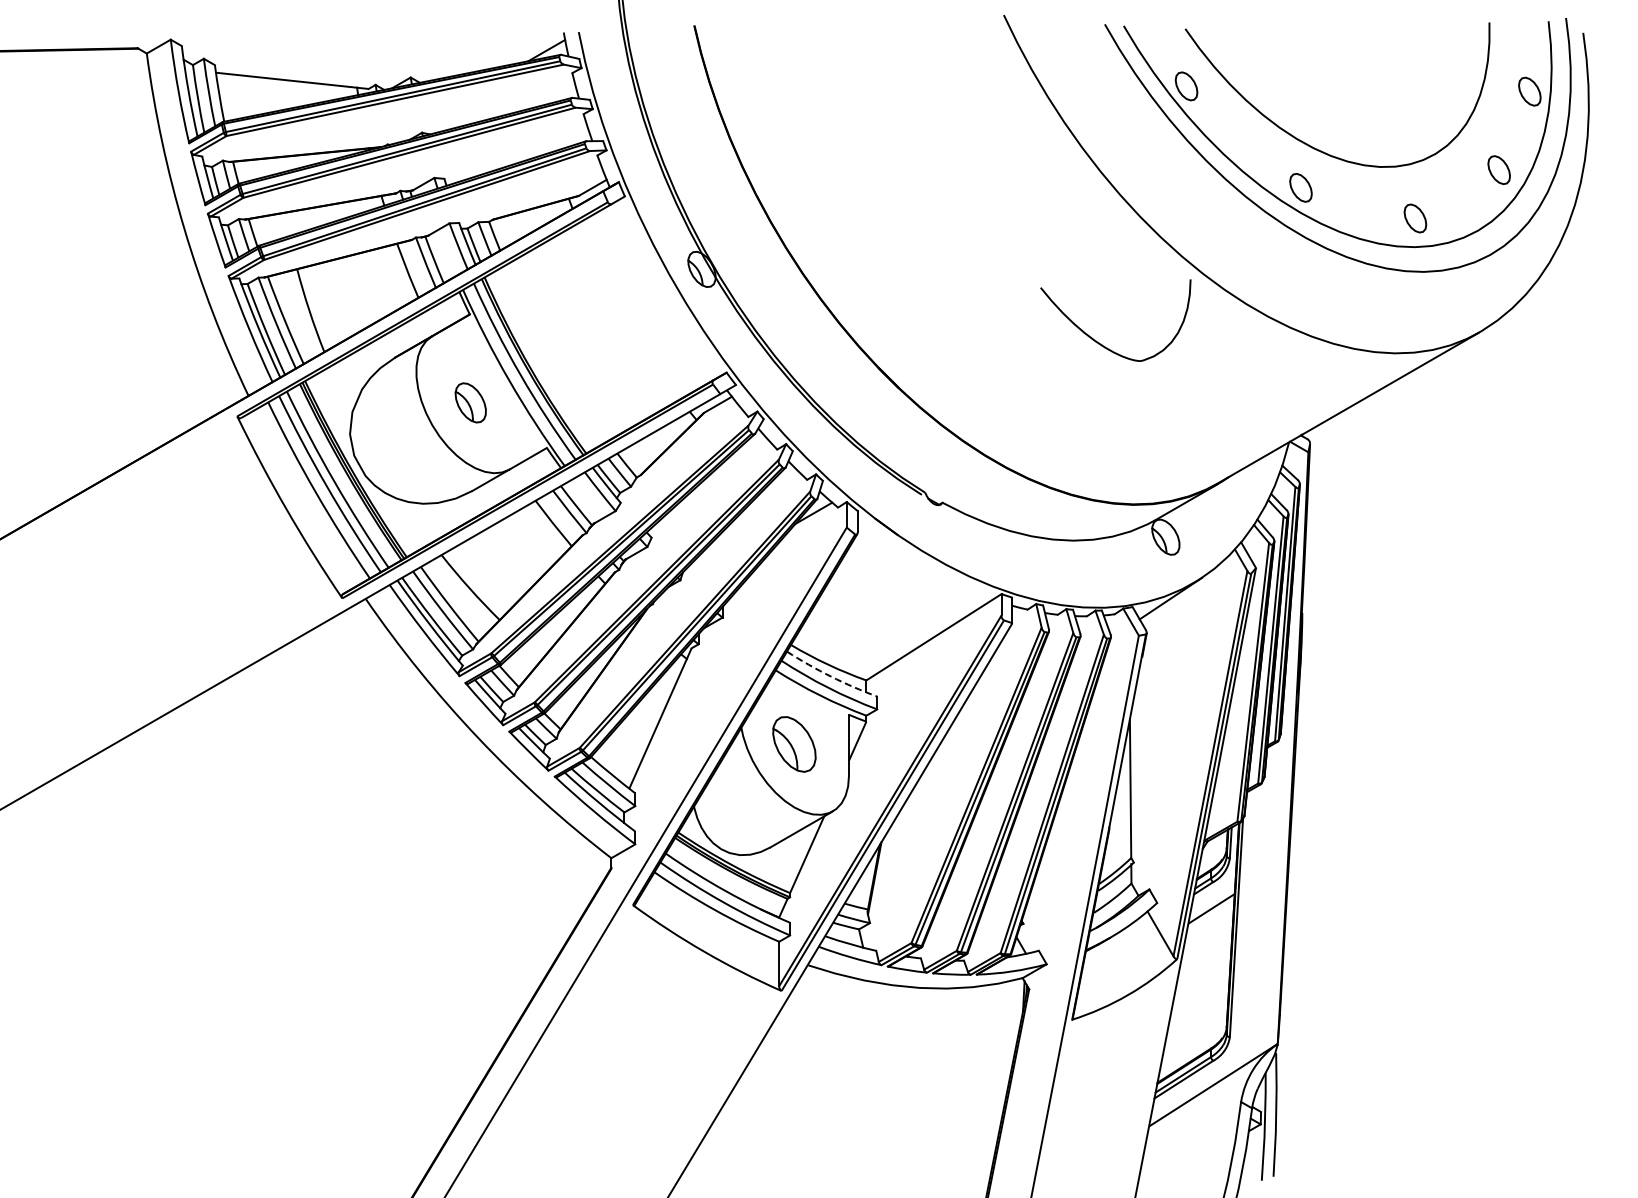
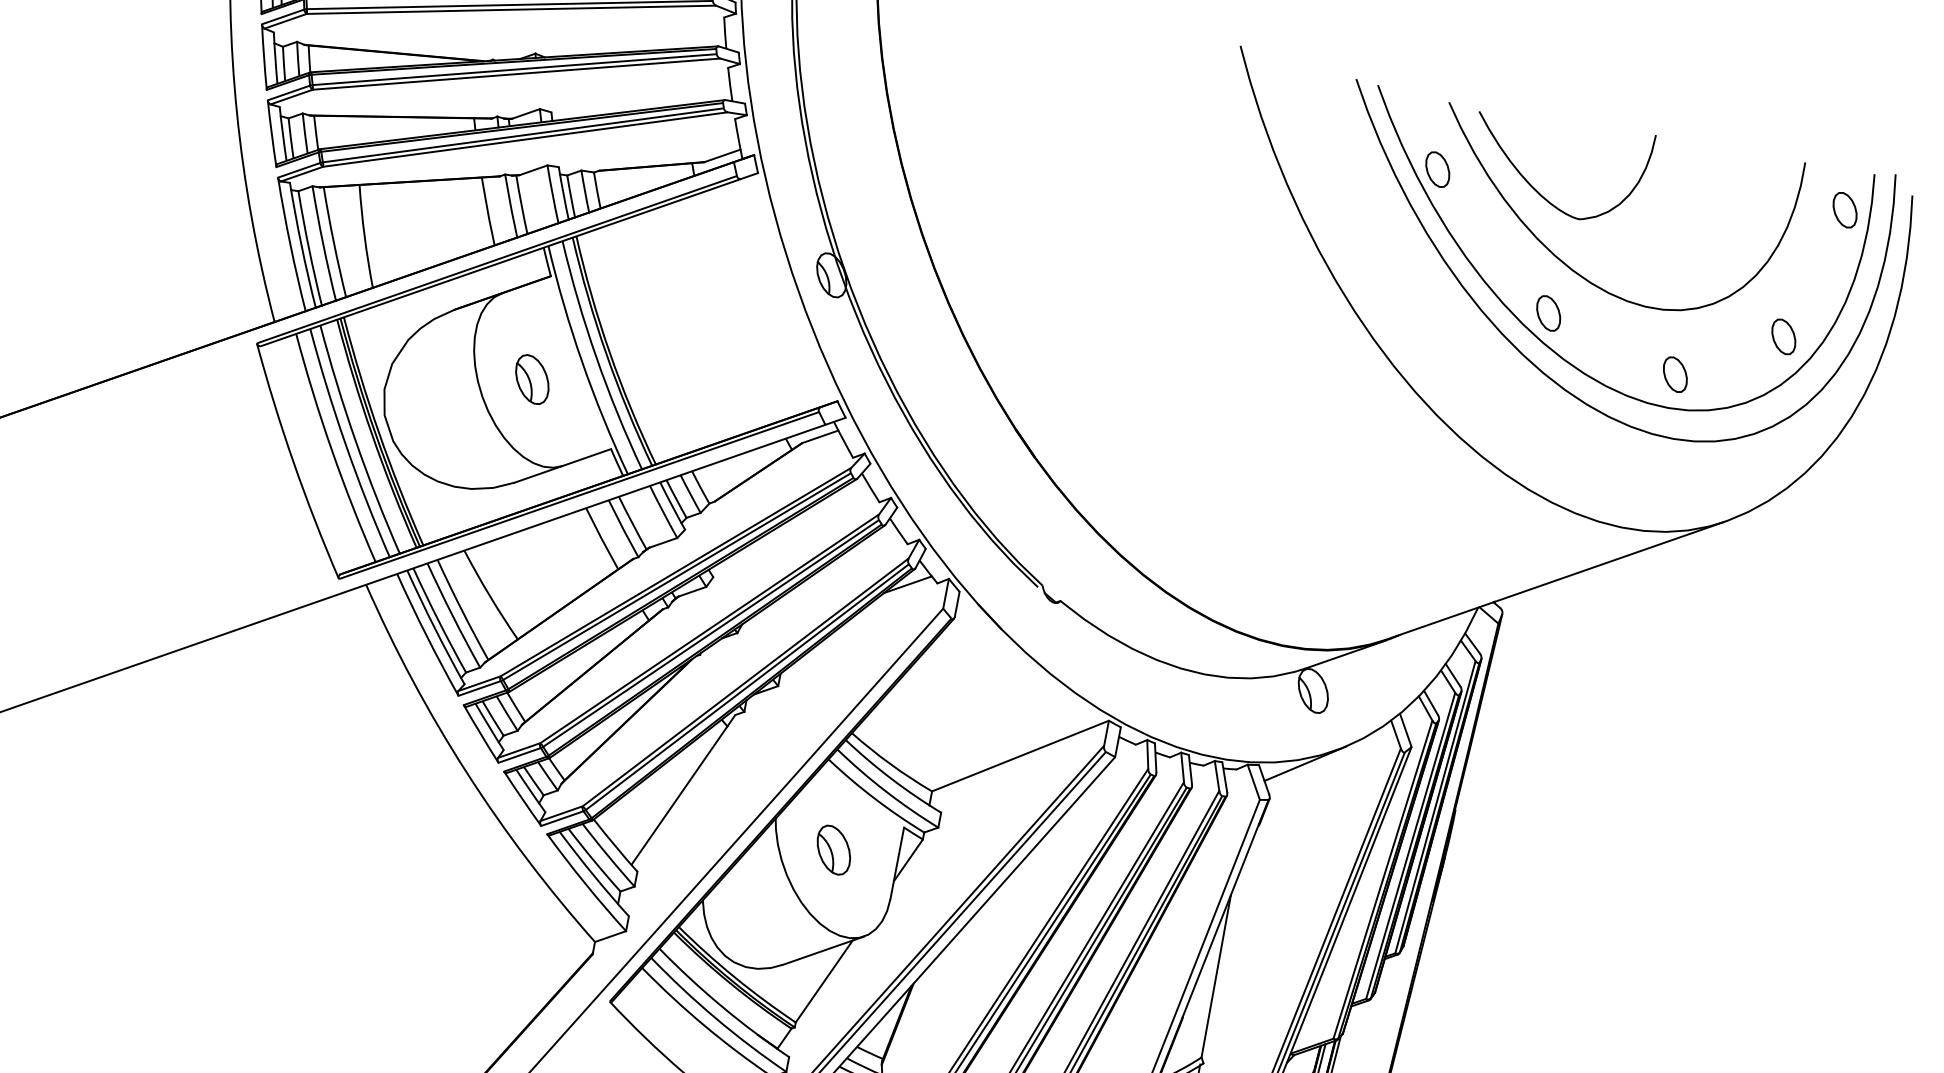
part: (1529, 91) -> (1844, 209), moved
part: (1099, 342) -> (1535, 188), moved
arc: (831, 676) -> (892, 779), dashed -> solid
part: (794, 744) -> (833, 850), size x0.71

